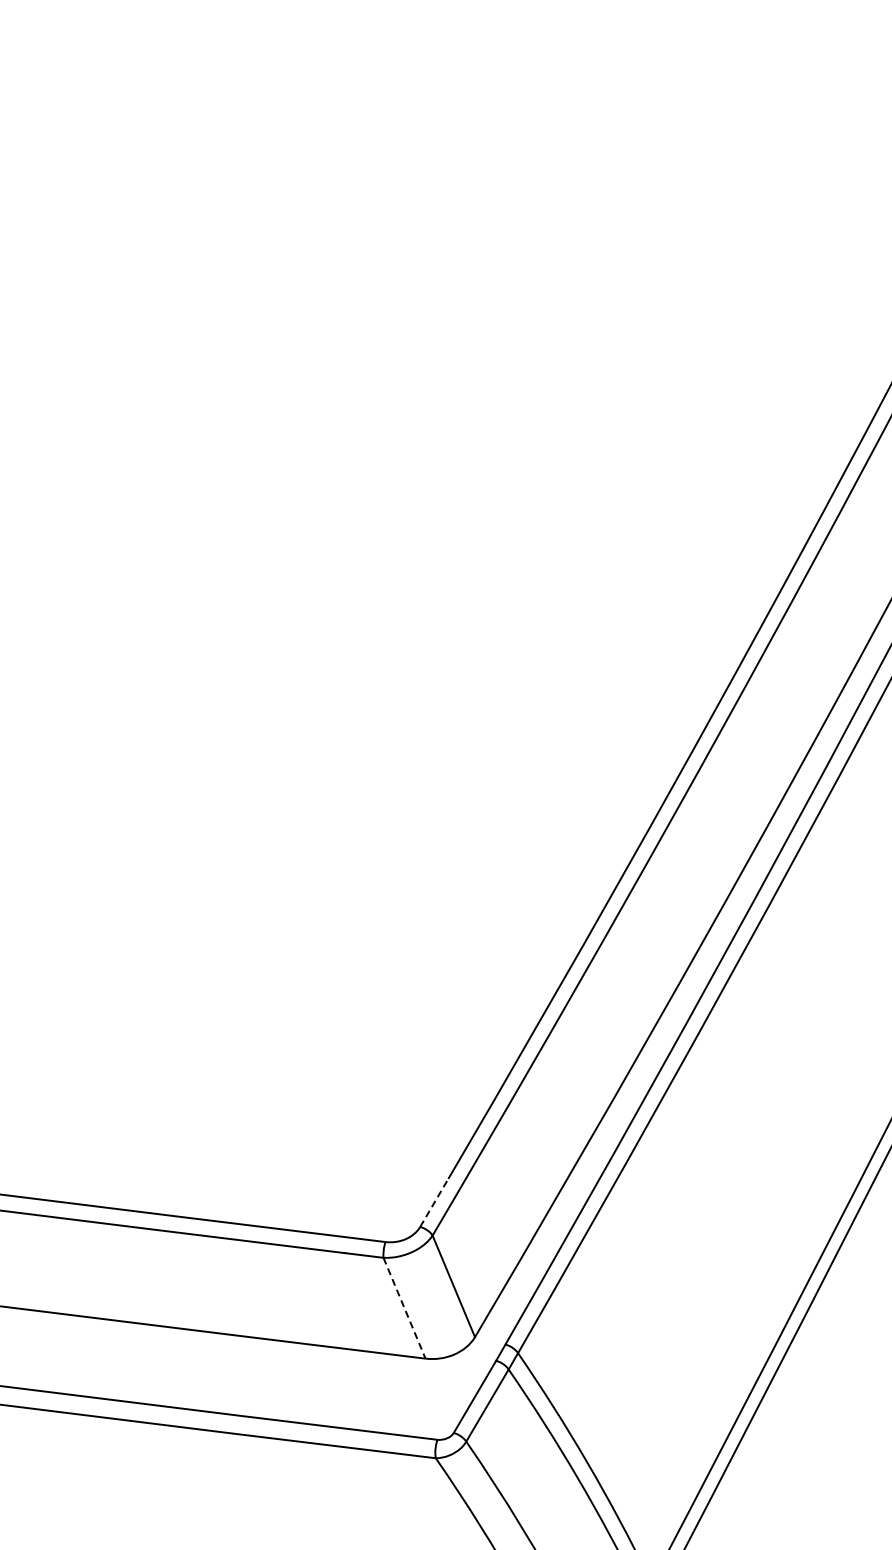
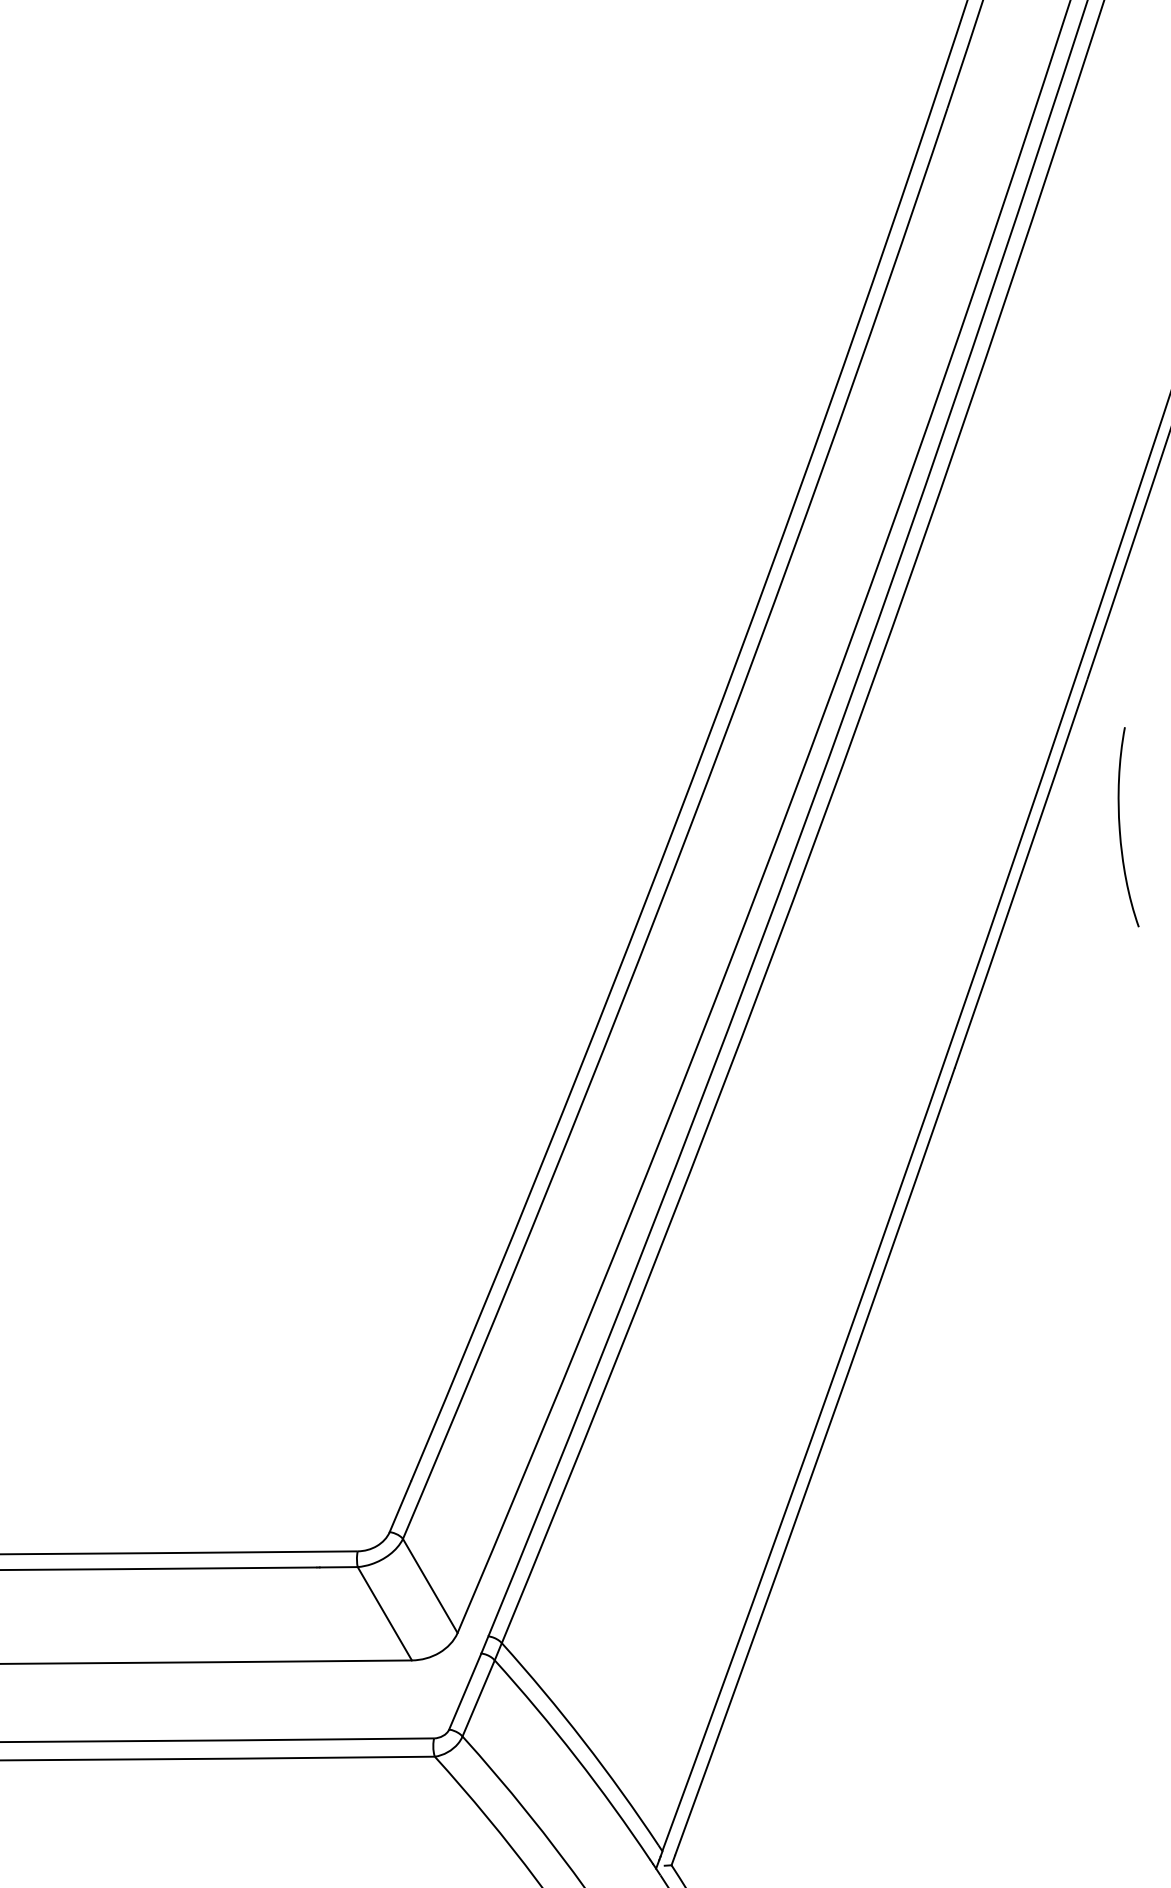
line: (434, 1202) -> (400, 1506), dashed -> solid
line: (404, 1307) -> (384, 1613), dashed -> solid

